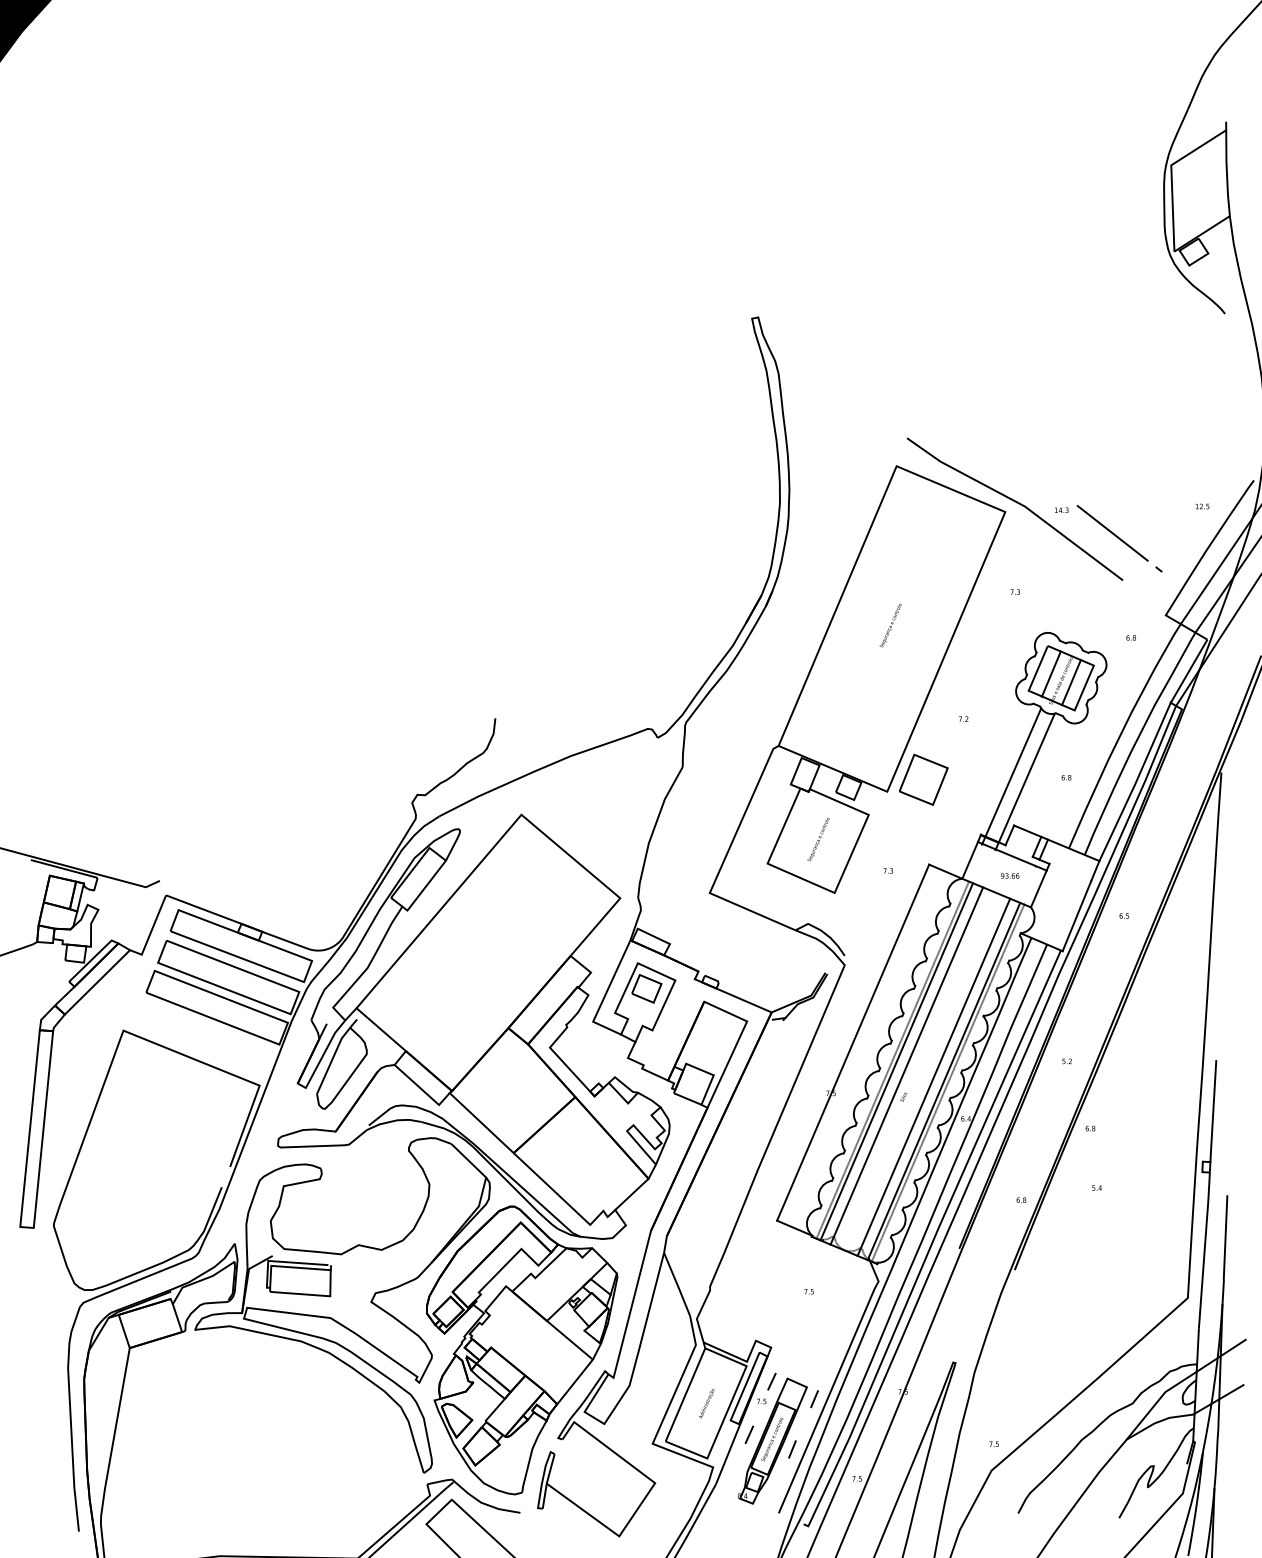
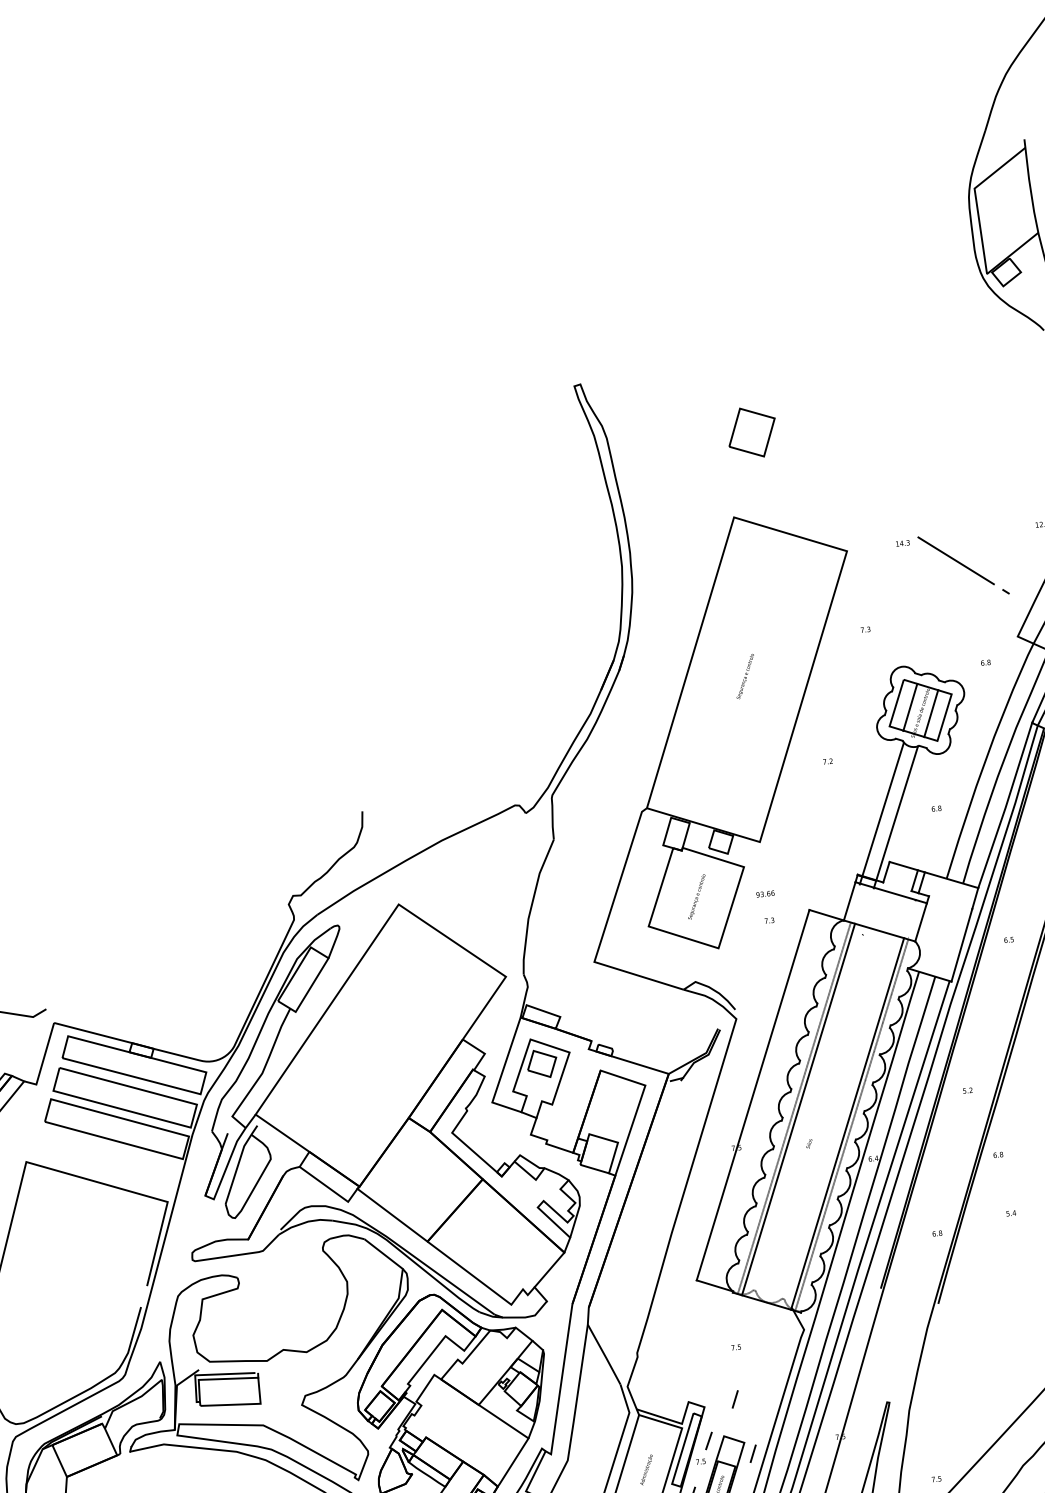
line: (1016, 503) -> (857, 541), removed
part: (923, 779) -> (751, 432), moved
text: (1010, 875) -> (765, 893), moved
line: (906, 1065) -> (808, 1112), removed
line: (933, 1076) -> (836, 1120), removed
line: (802, 1343) -> (735, 1399), added

